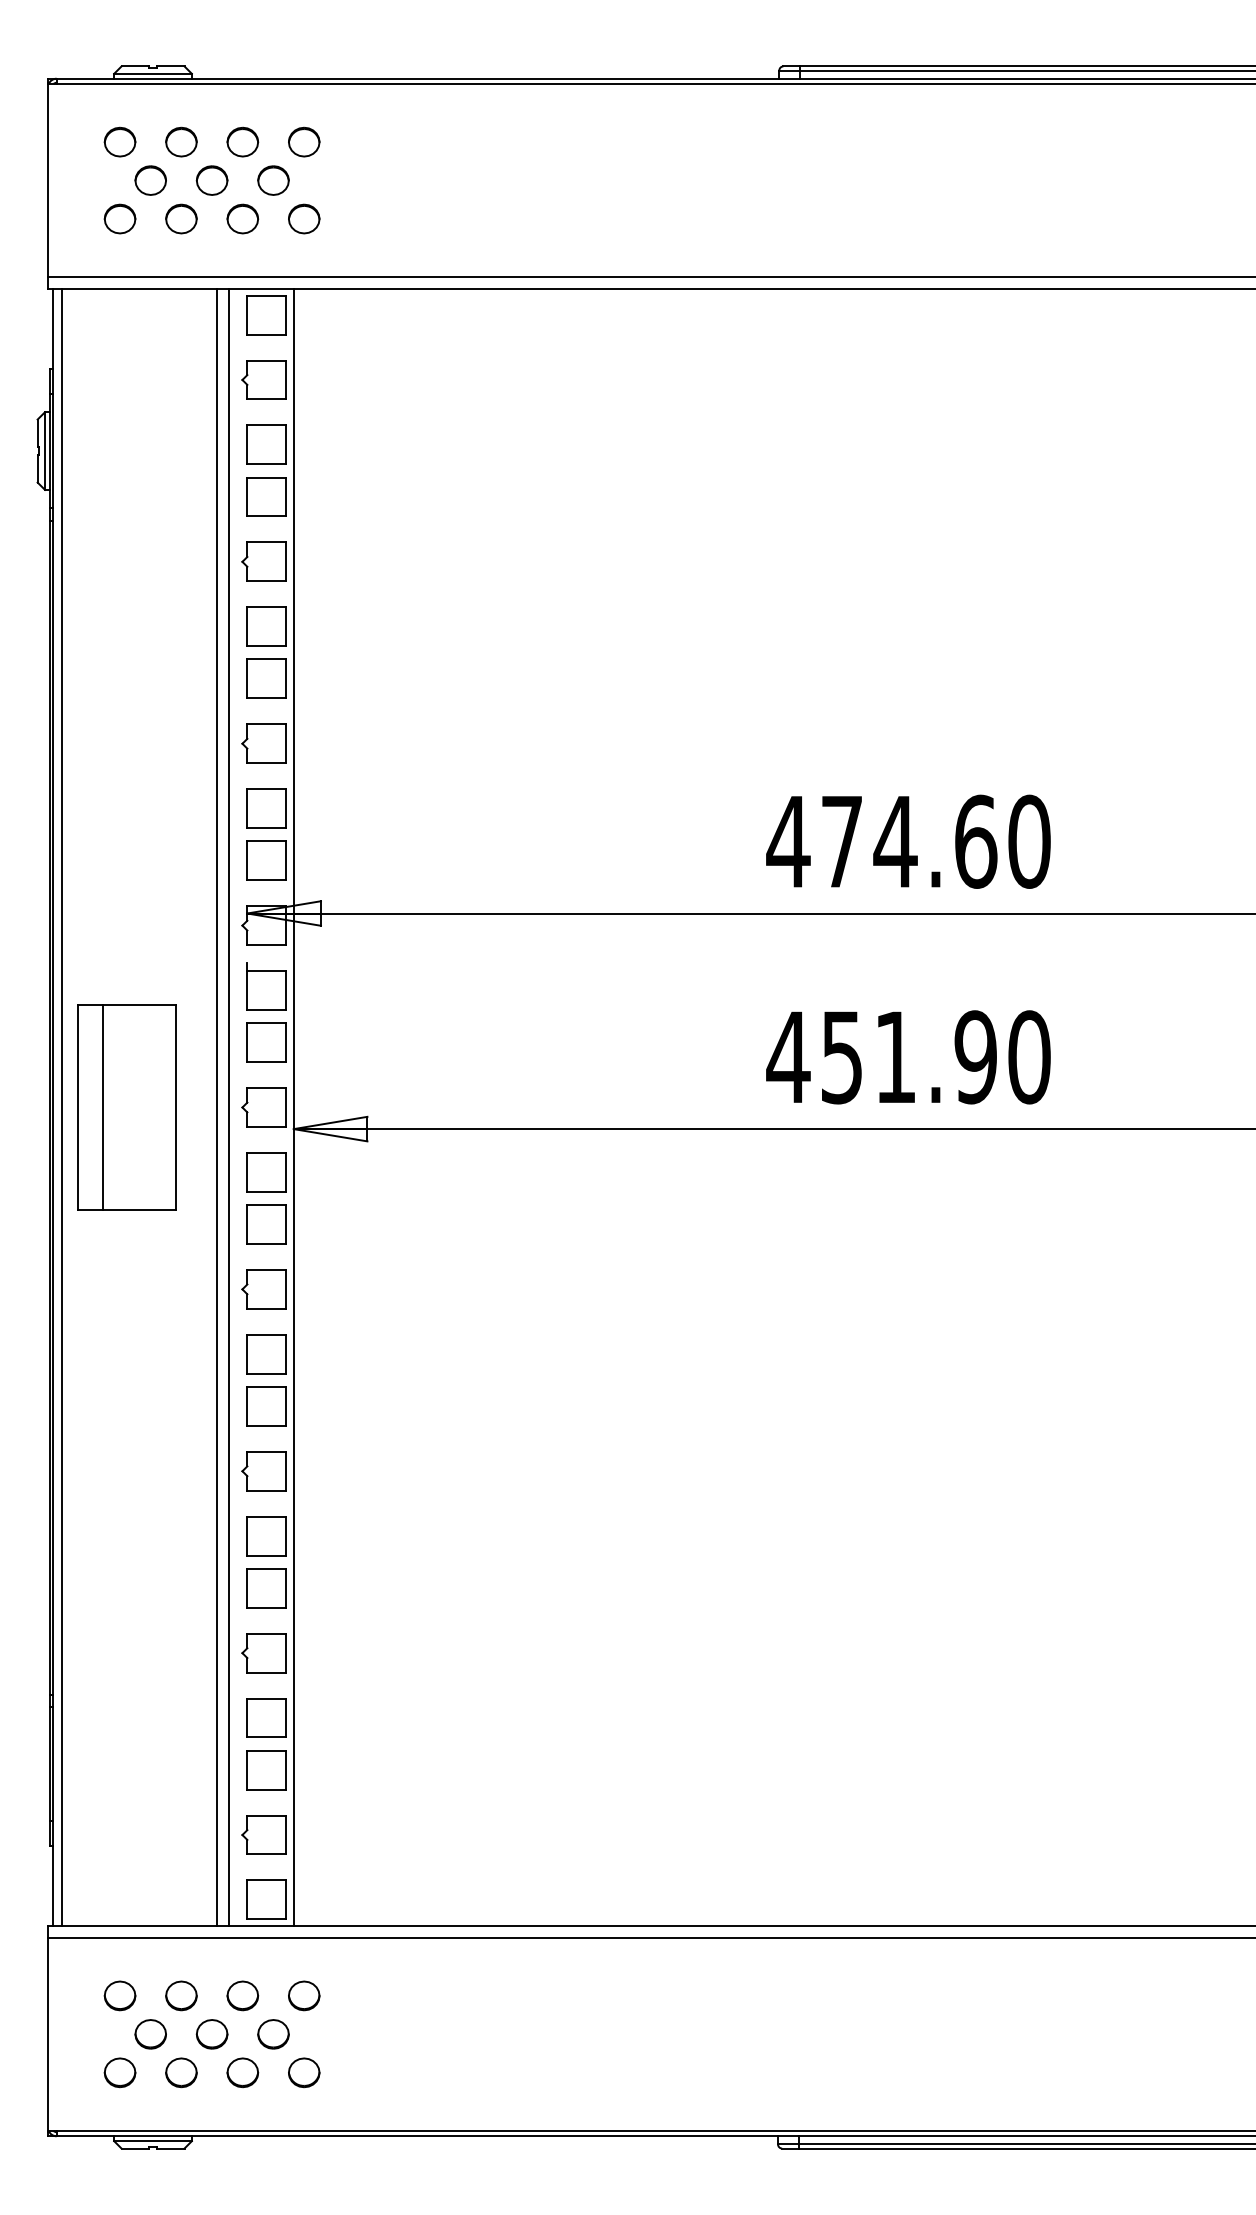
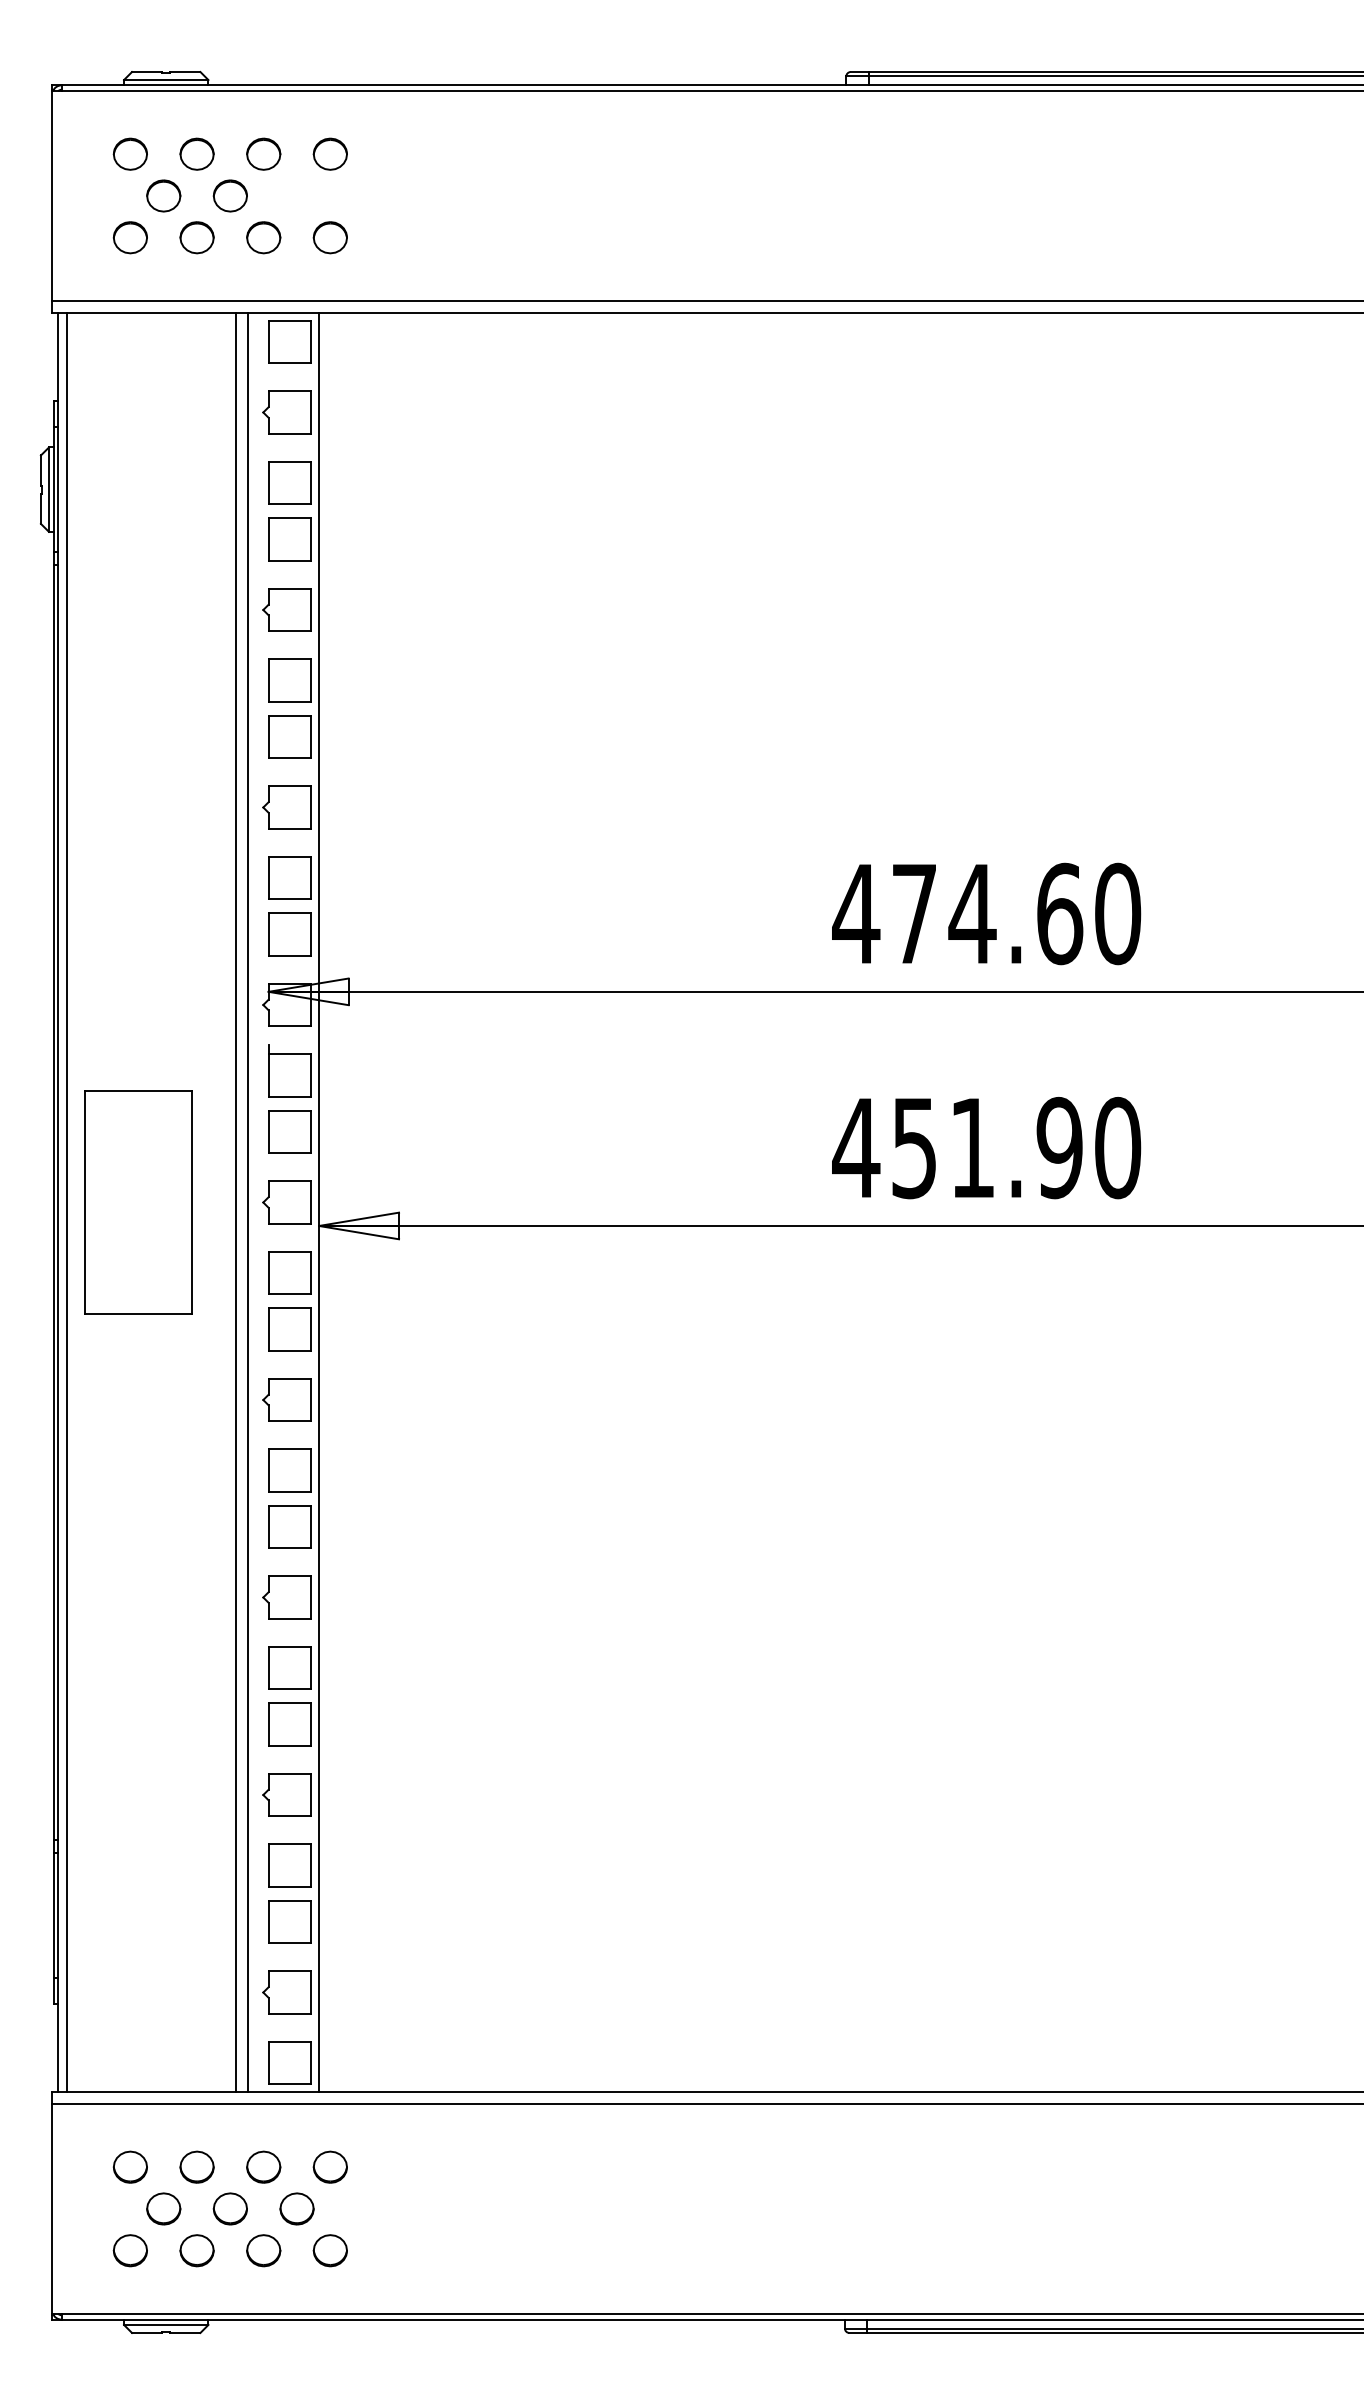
part: (273, 180) -> (297, 195), removed
line: (103, 1107) -> (112, 1202), removed

